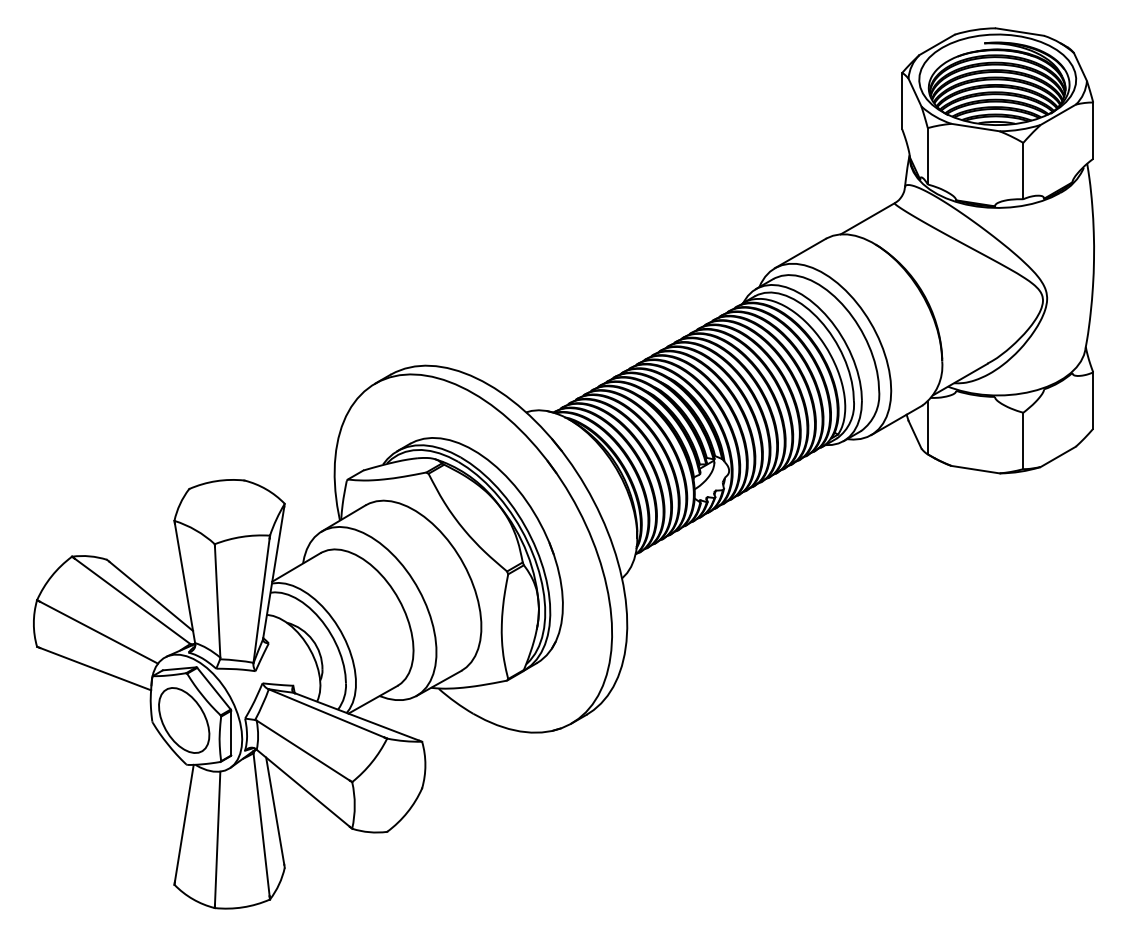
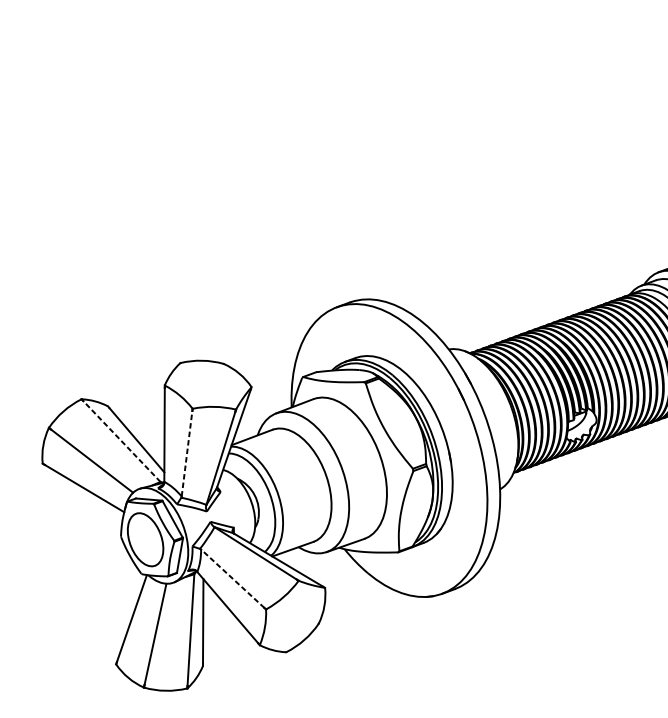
line: (132, 601) -> (121, 441), solid -> dashed
line: (217, 601) -> (187, 453), solid -> dashed
line: (302, 750) -> (232, 578), solid -> dashed

